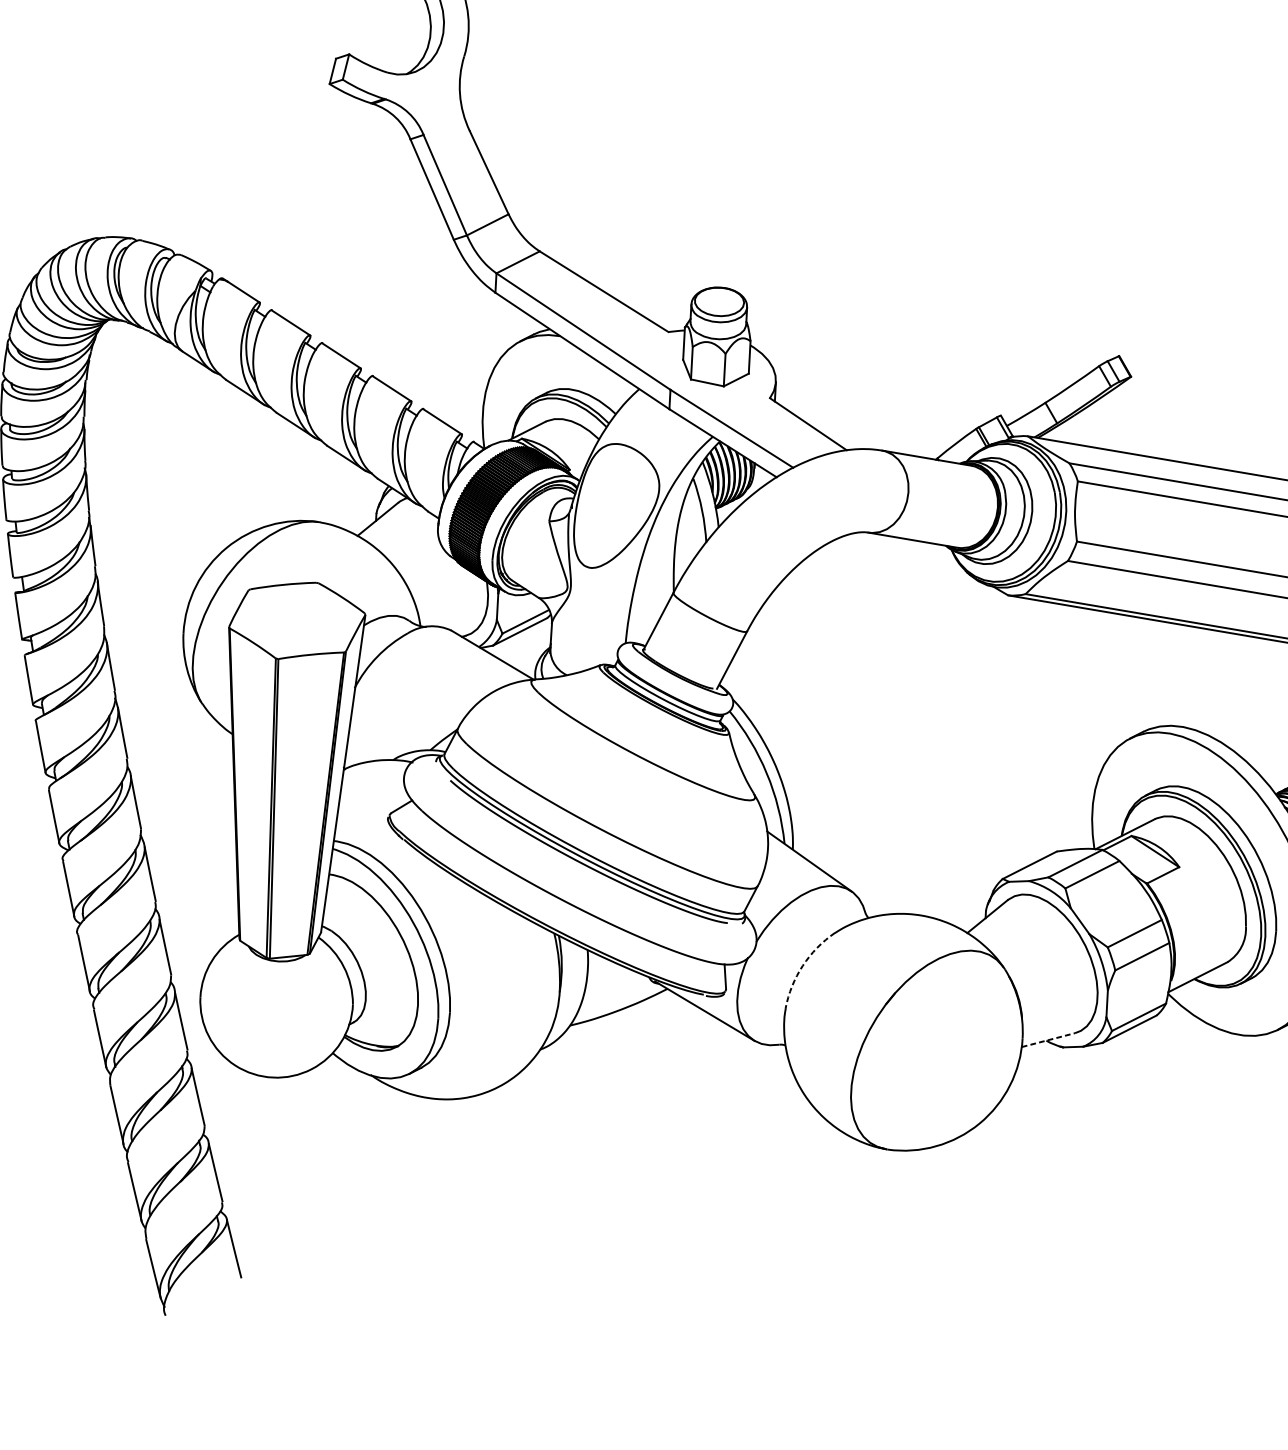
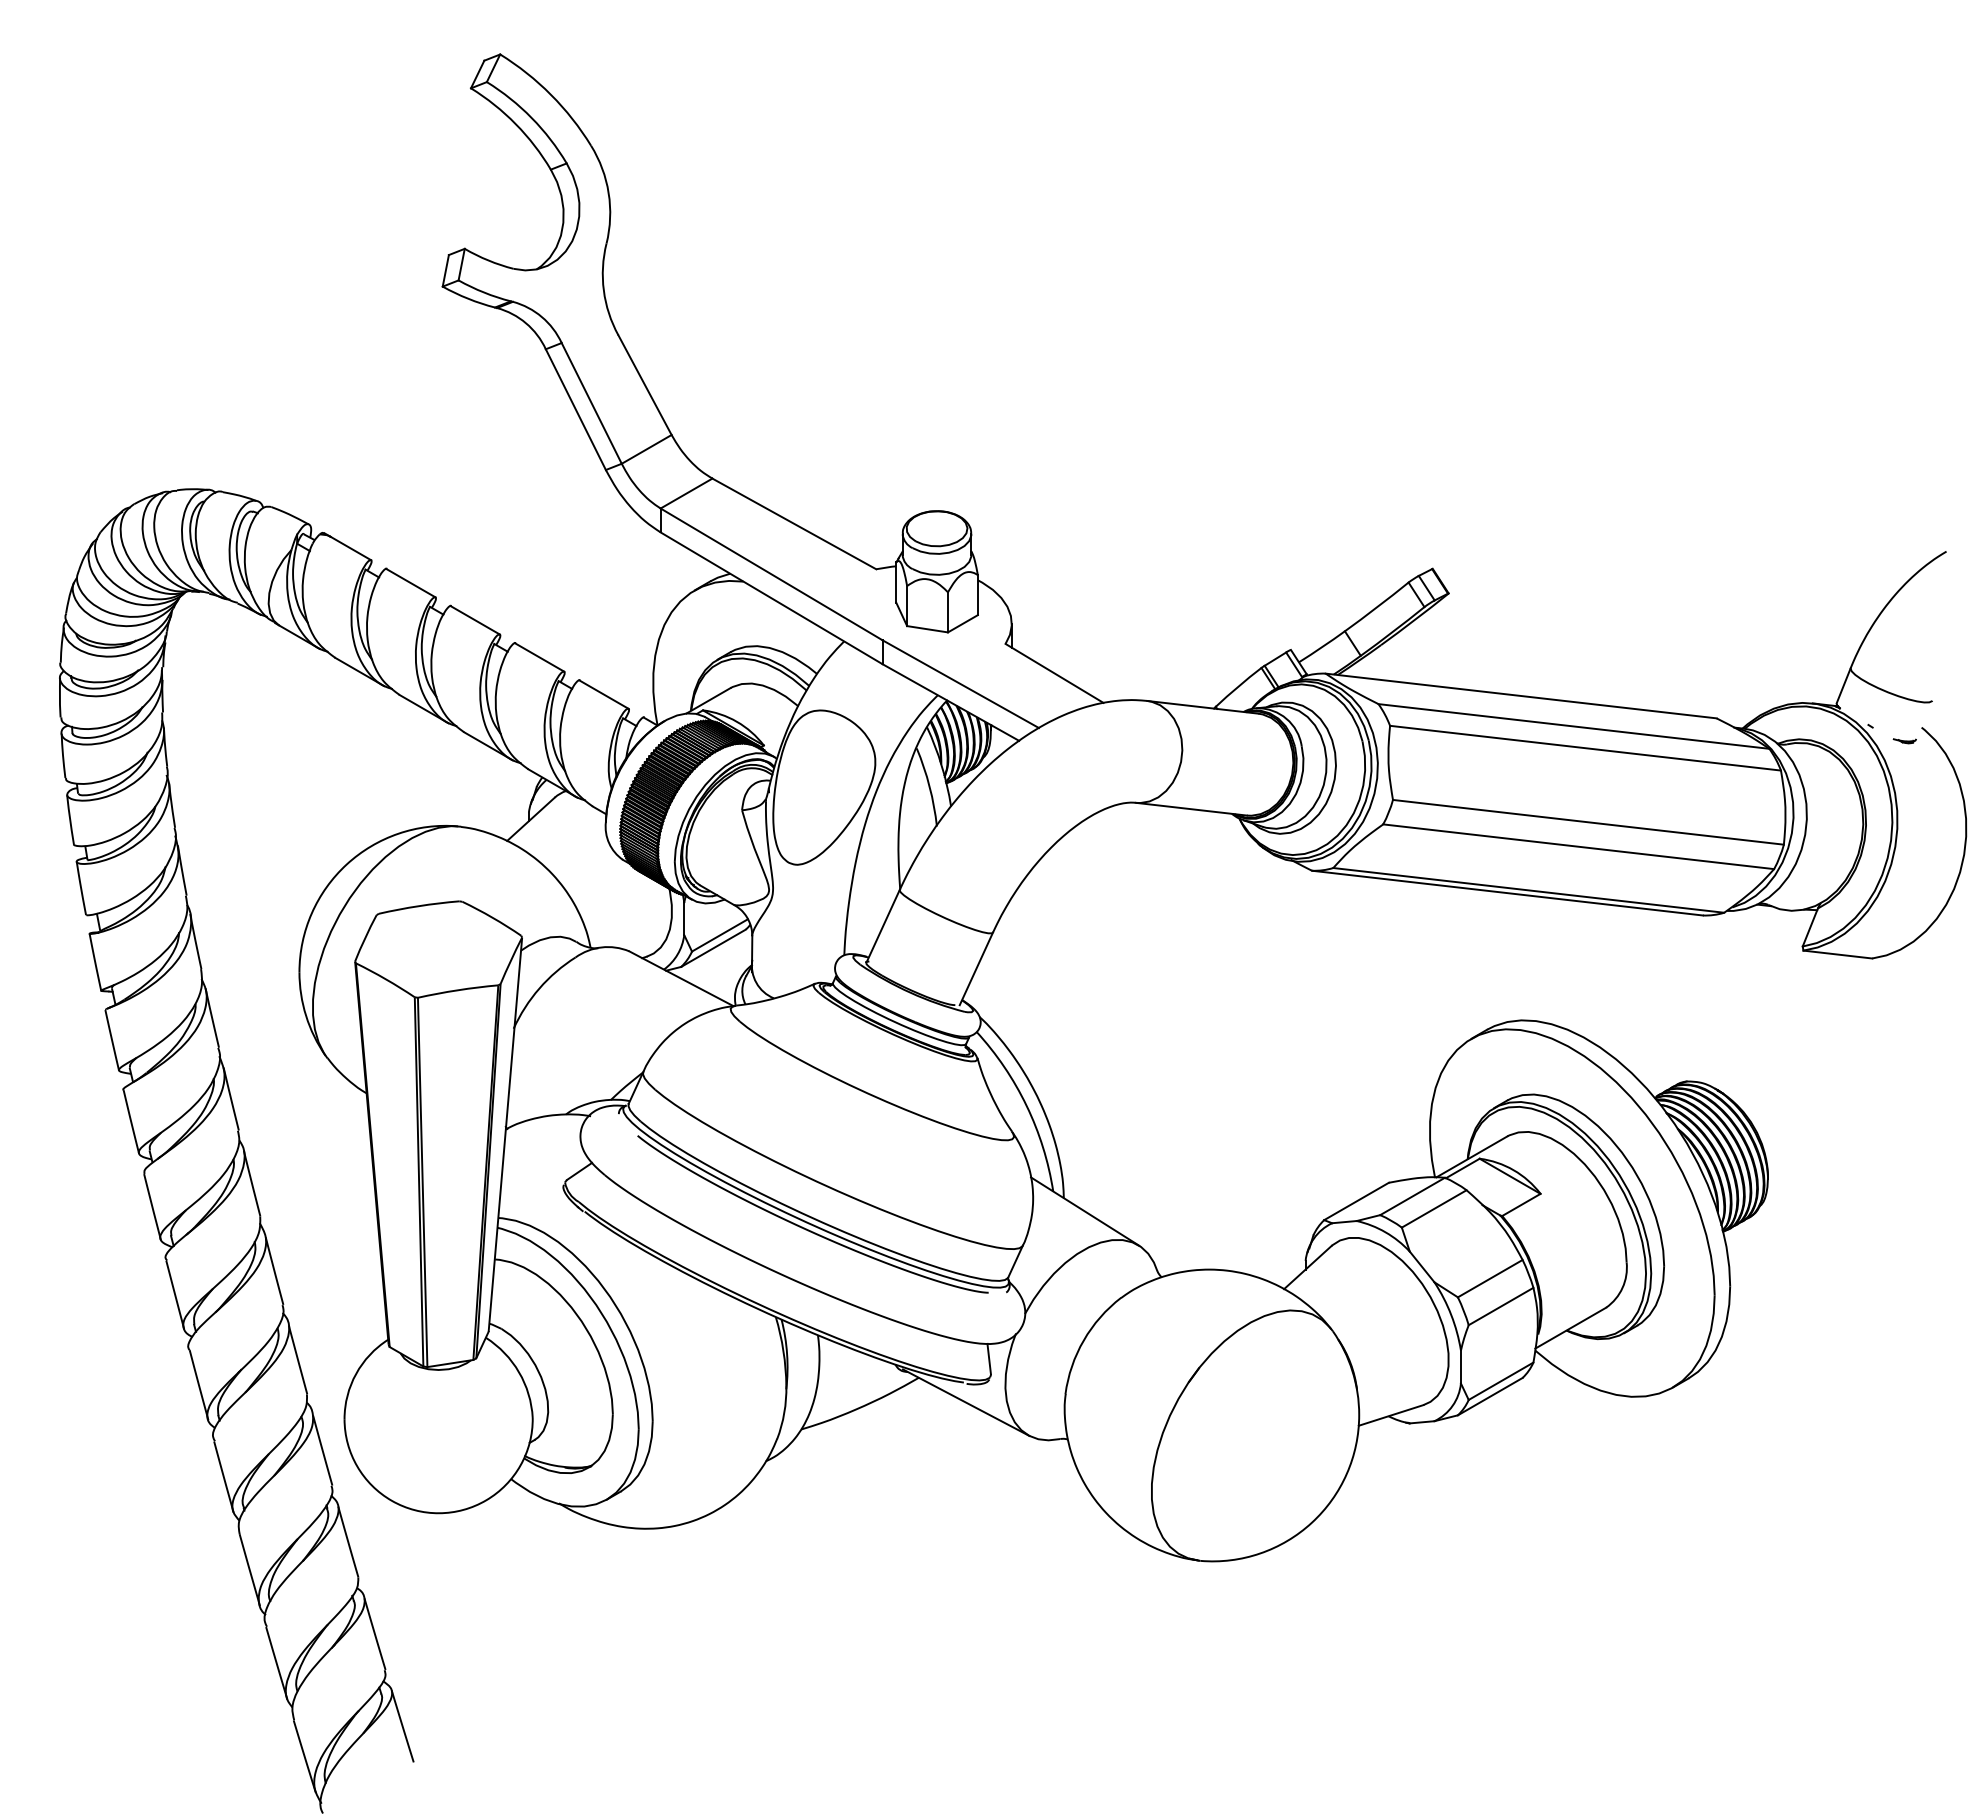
arc: (802, 965) -> (1083, 1340), dashed -> solid
line: (1048, 1040) -> (1391, 1415), dashed -> solid

